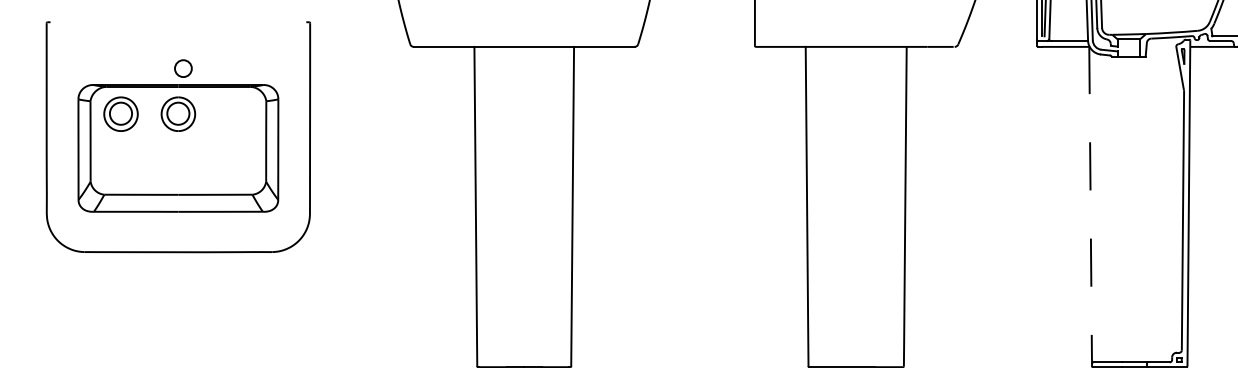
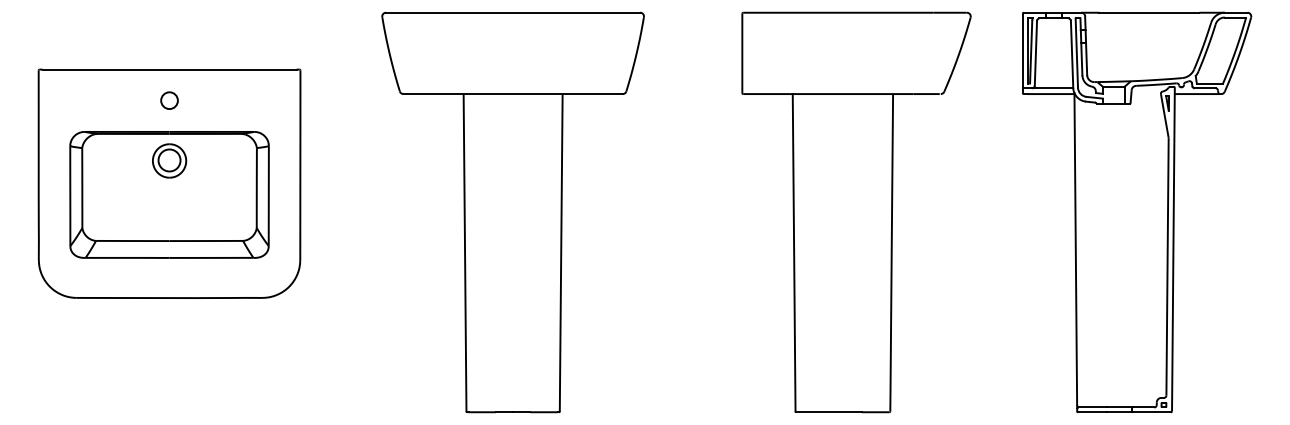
line: (178, 22) -> (169, 69), added
circle: (183, 68) -> (169, 100), moved
part: (120, 113) -> (112, 160), removed
line: (1090, 203) -> (1075, 249), dashed -> solid

